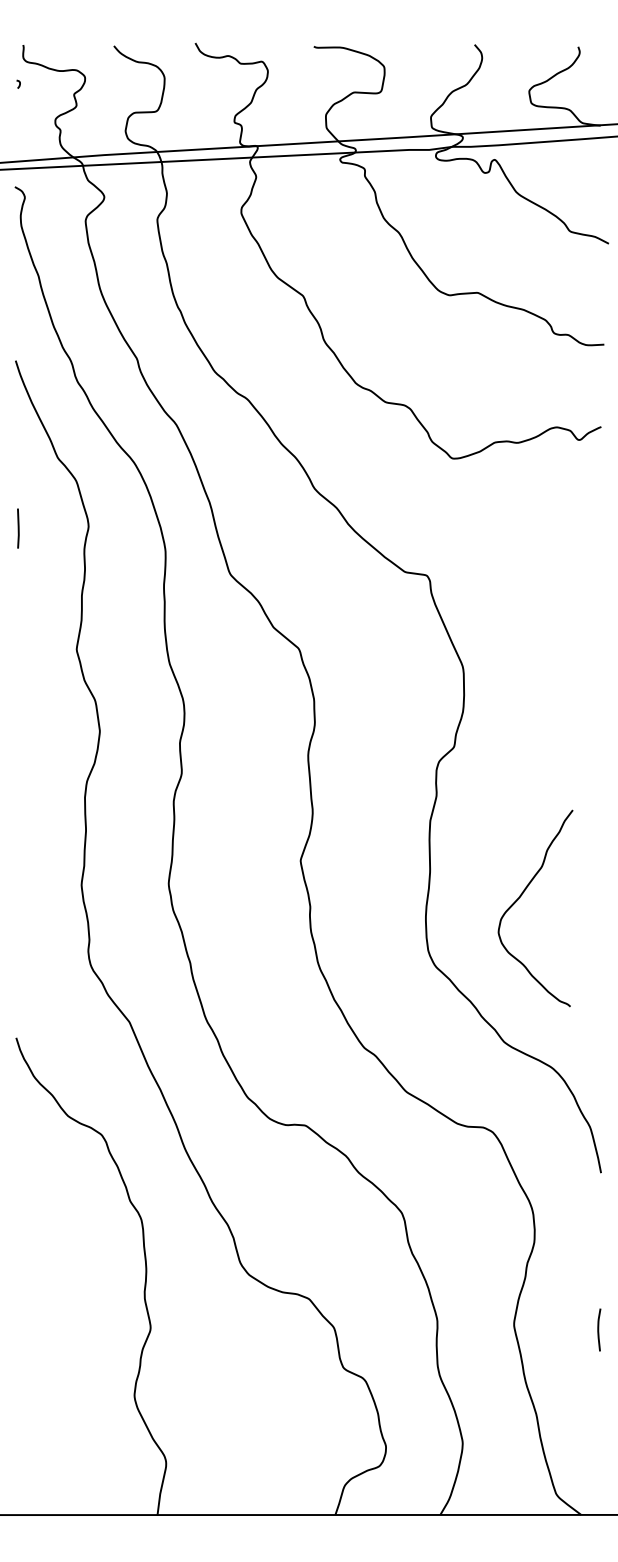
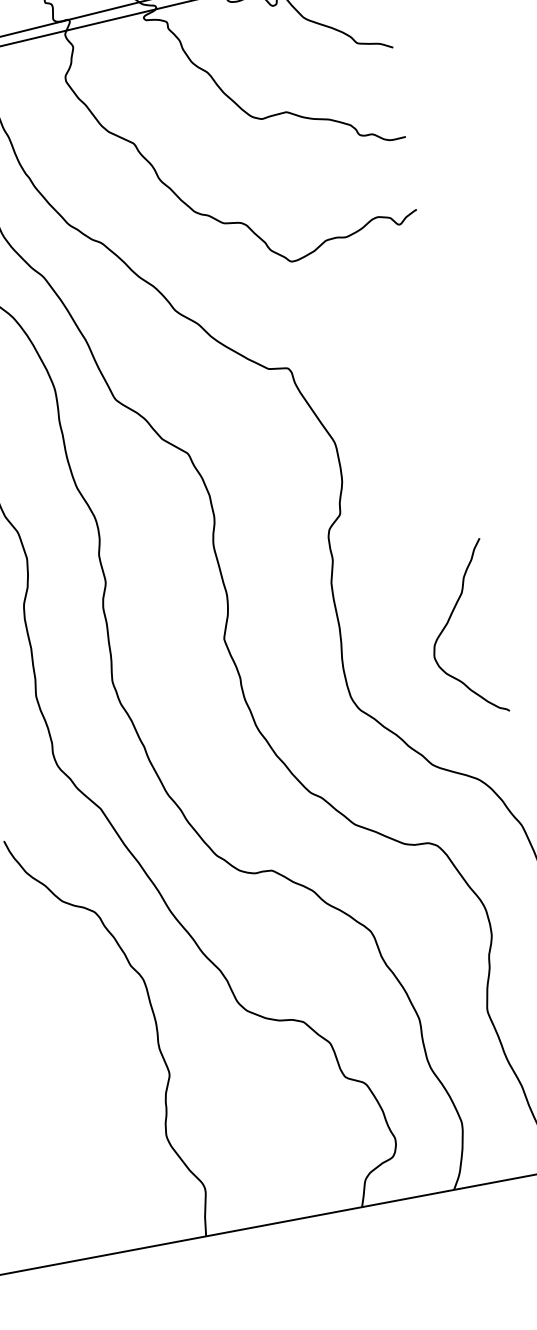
curve: (522, 895) -> (449, 621), moved

